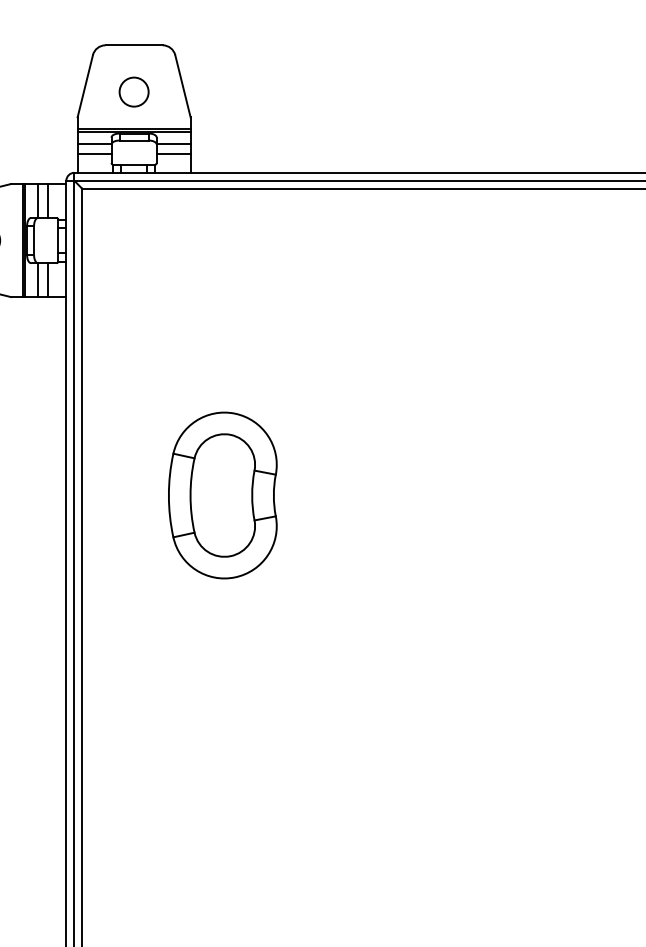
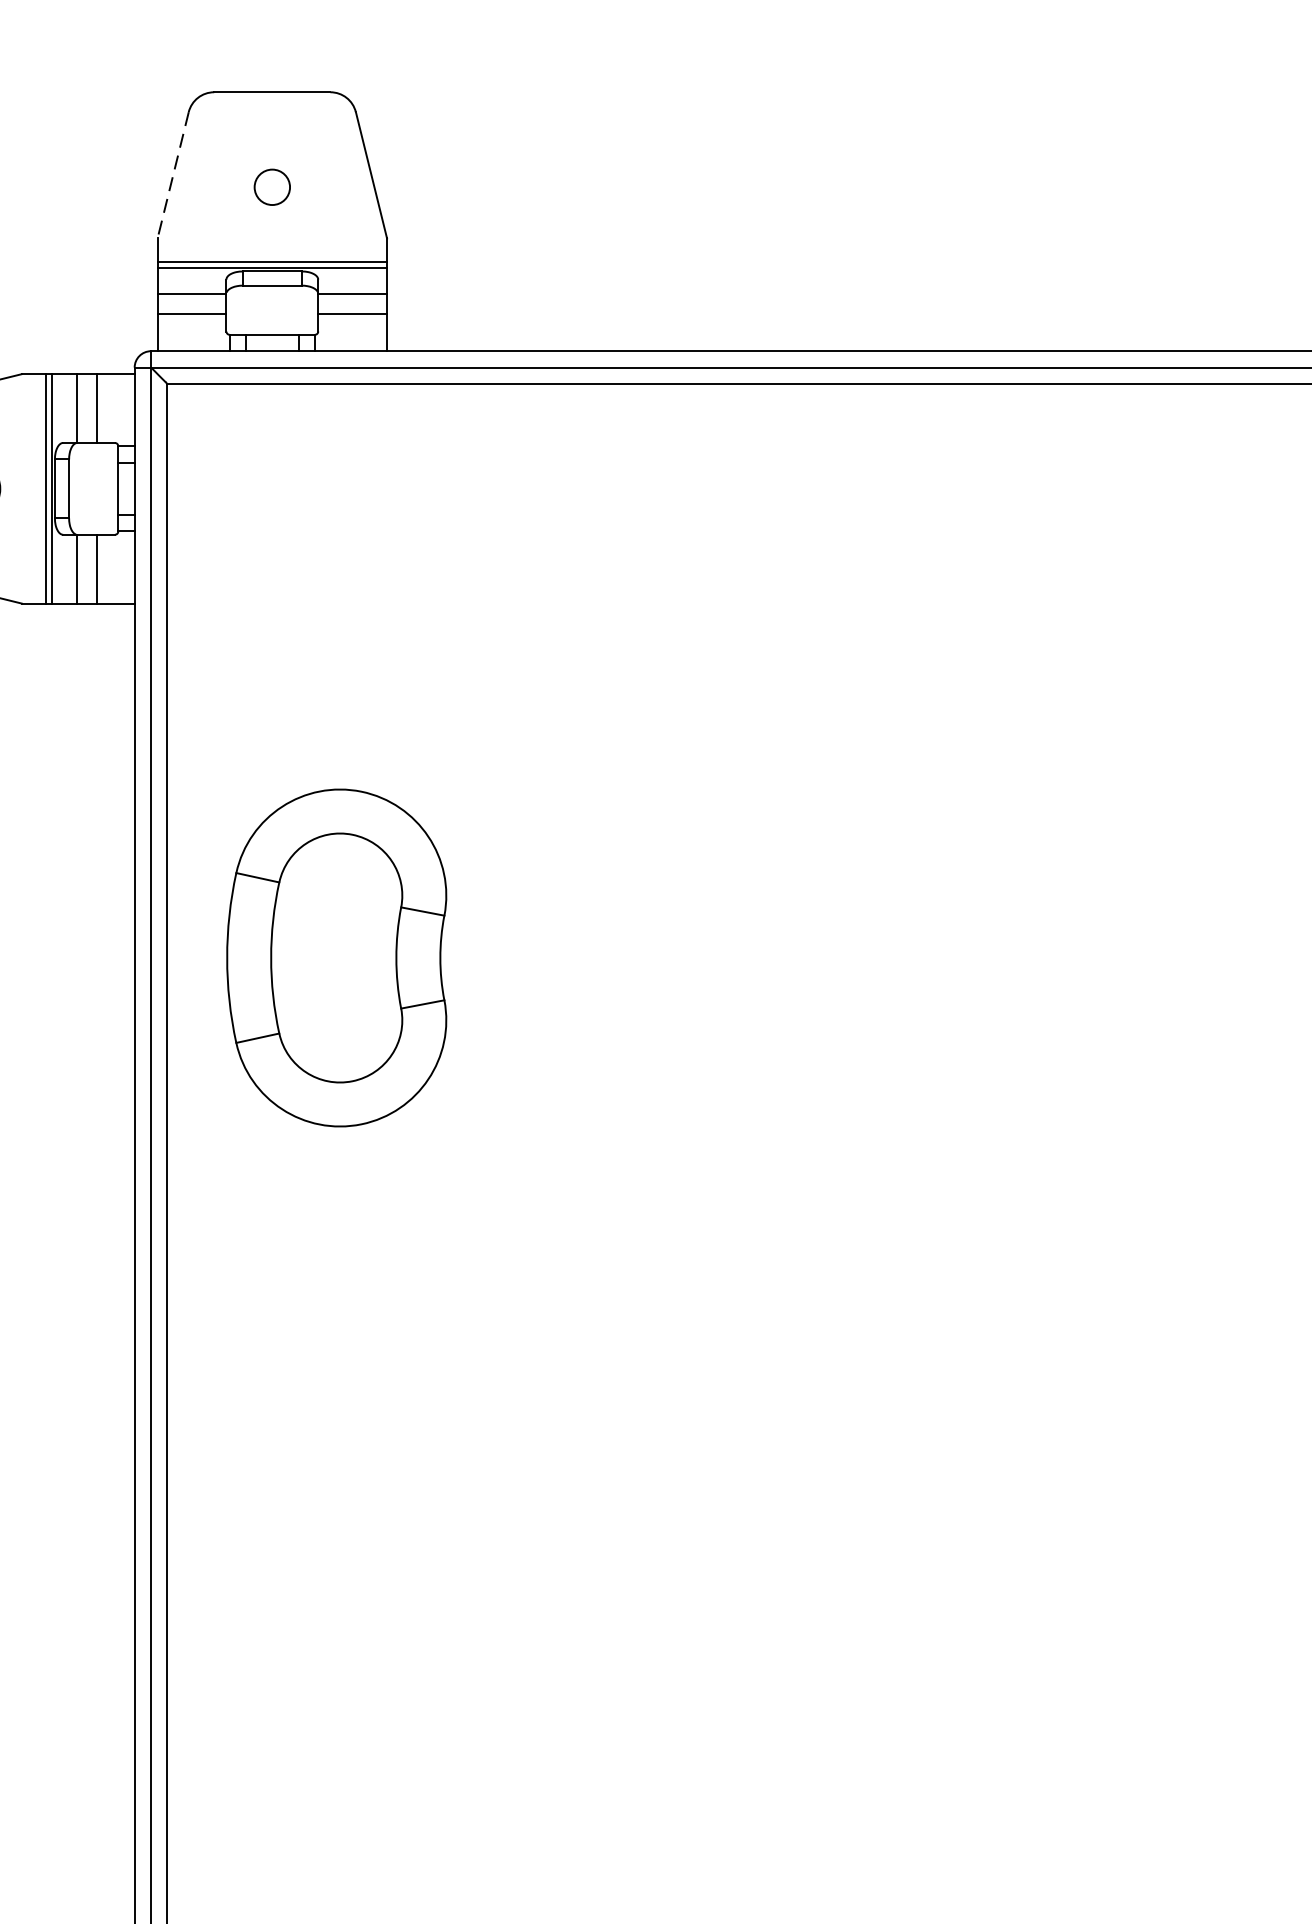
line: (85, 86) -> (173, 175), solid -> dashed
circle: (133, 91) -> (271, 186), size x0.6
part: (222, 495) -> (336, 957), moved

